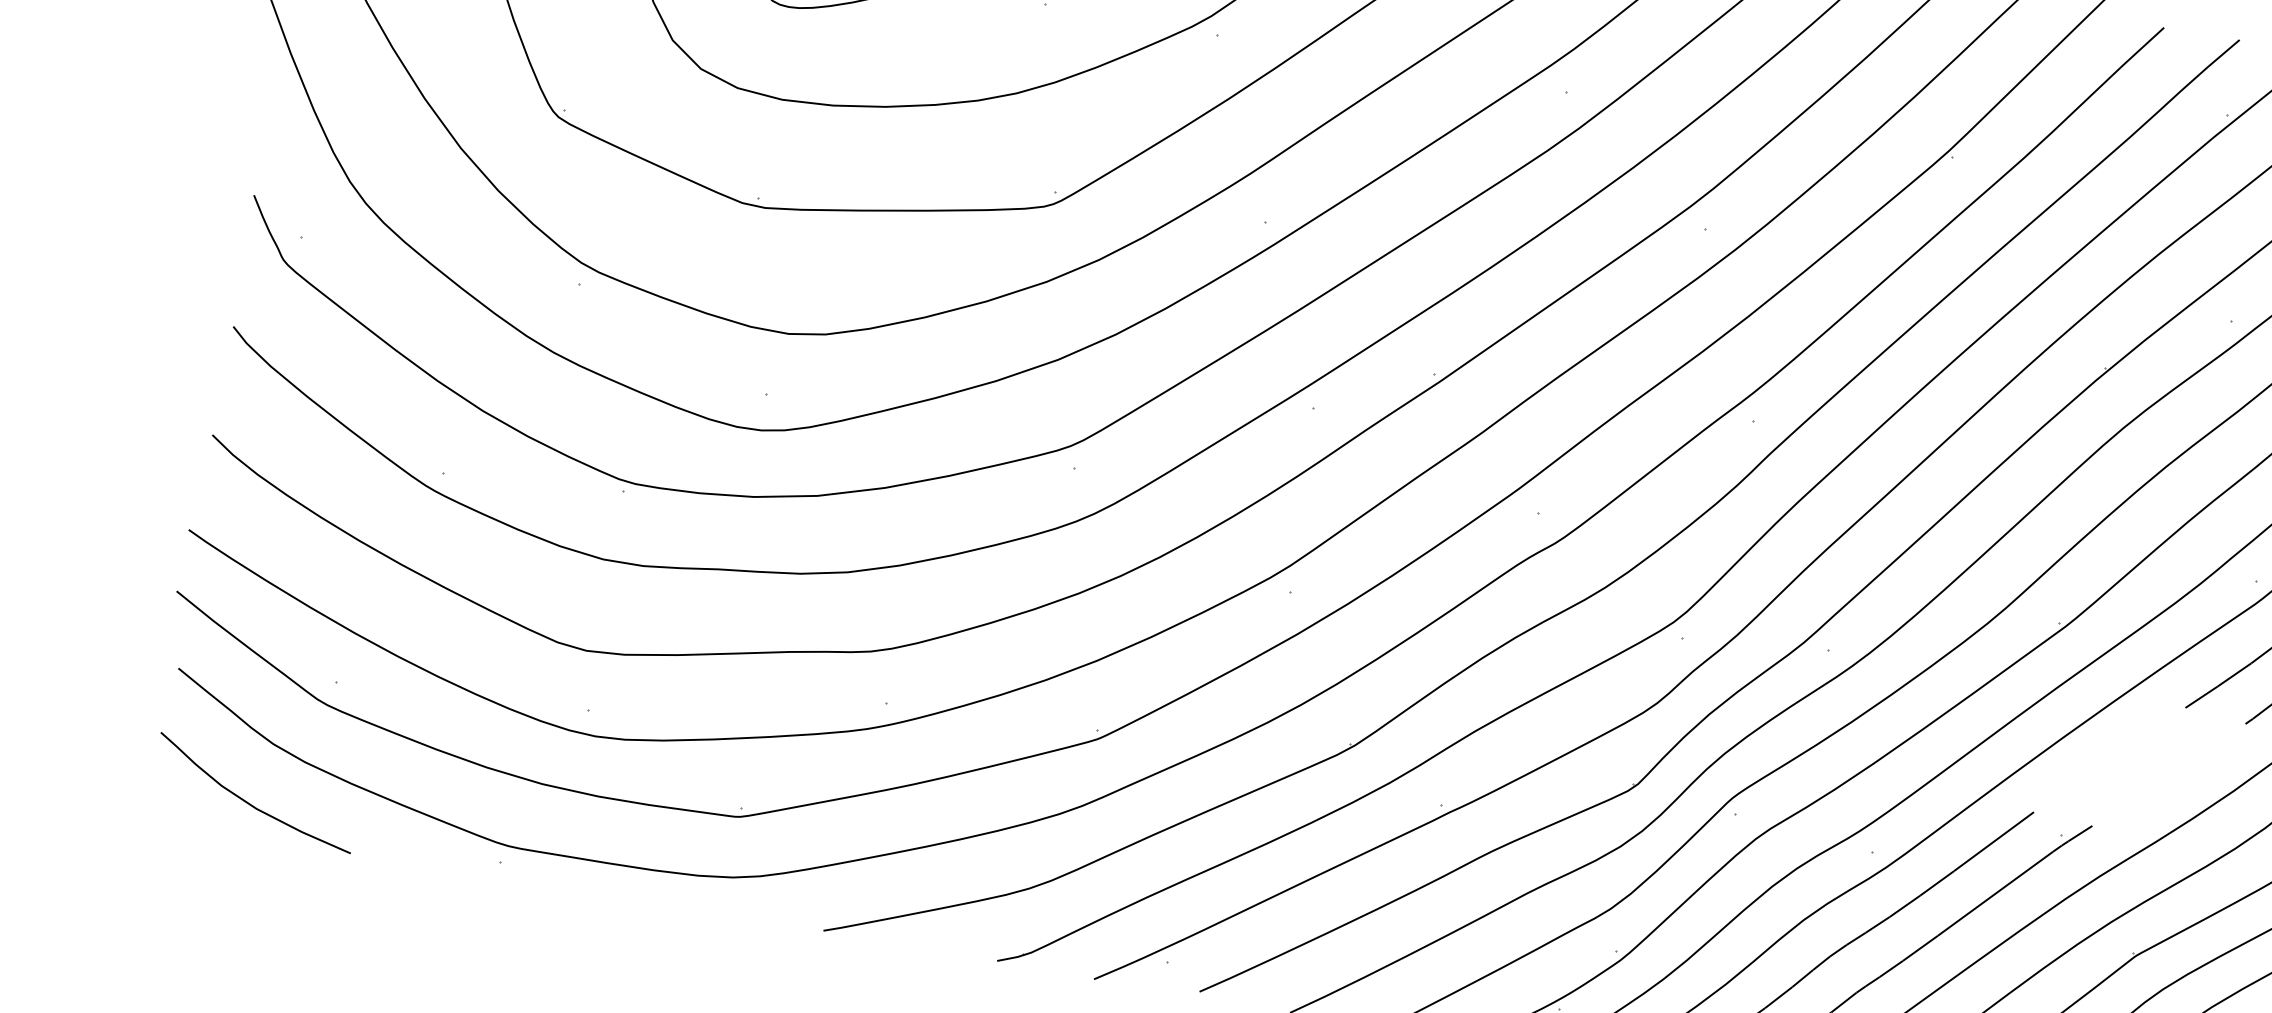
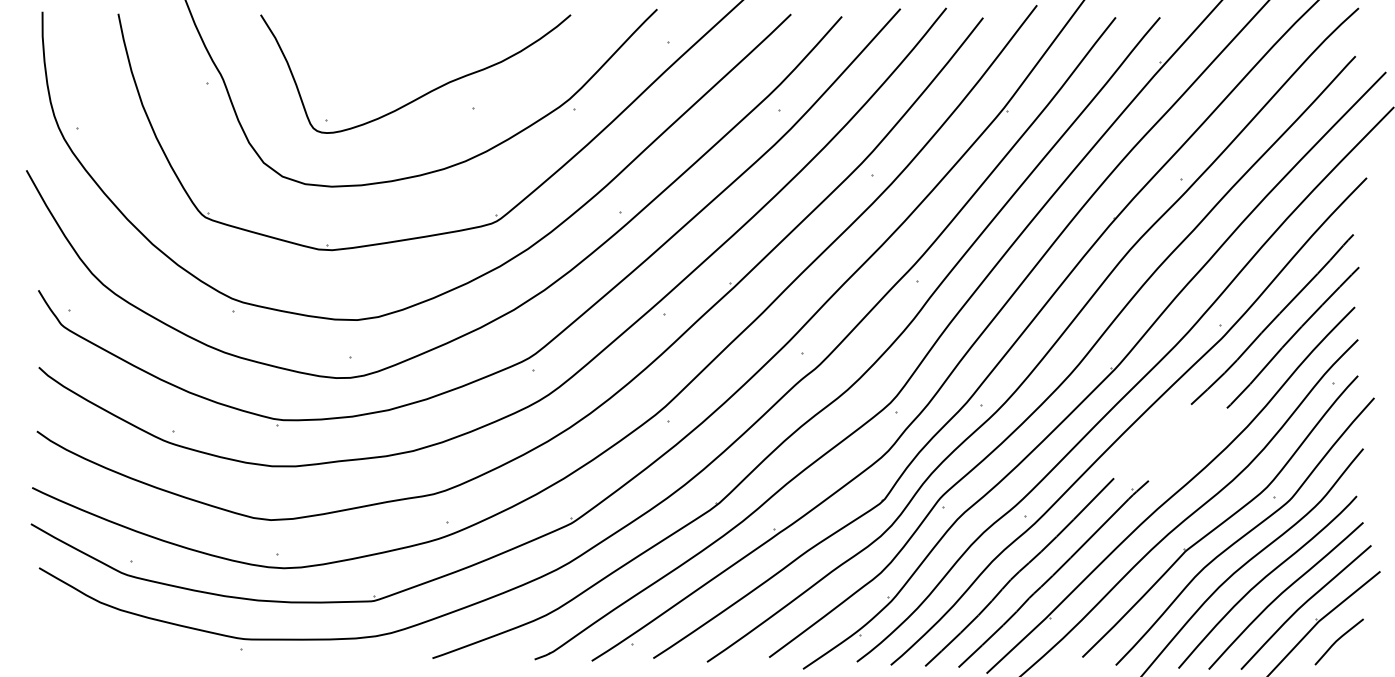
curve: (248, 801) -> (91, 637), removed

